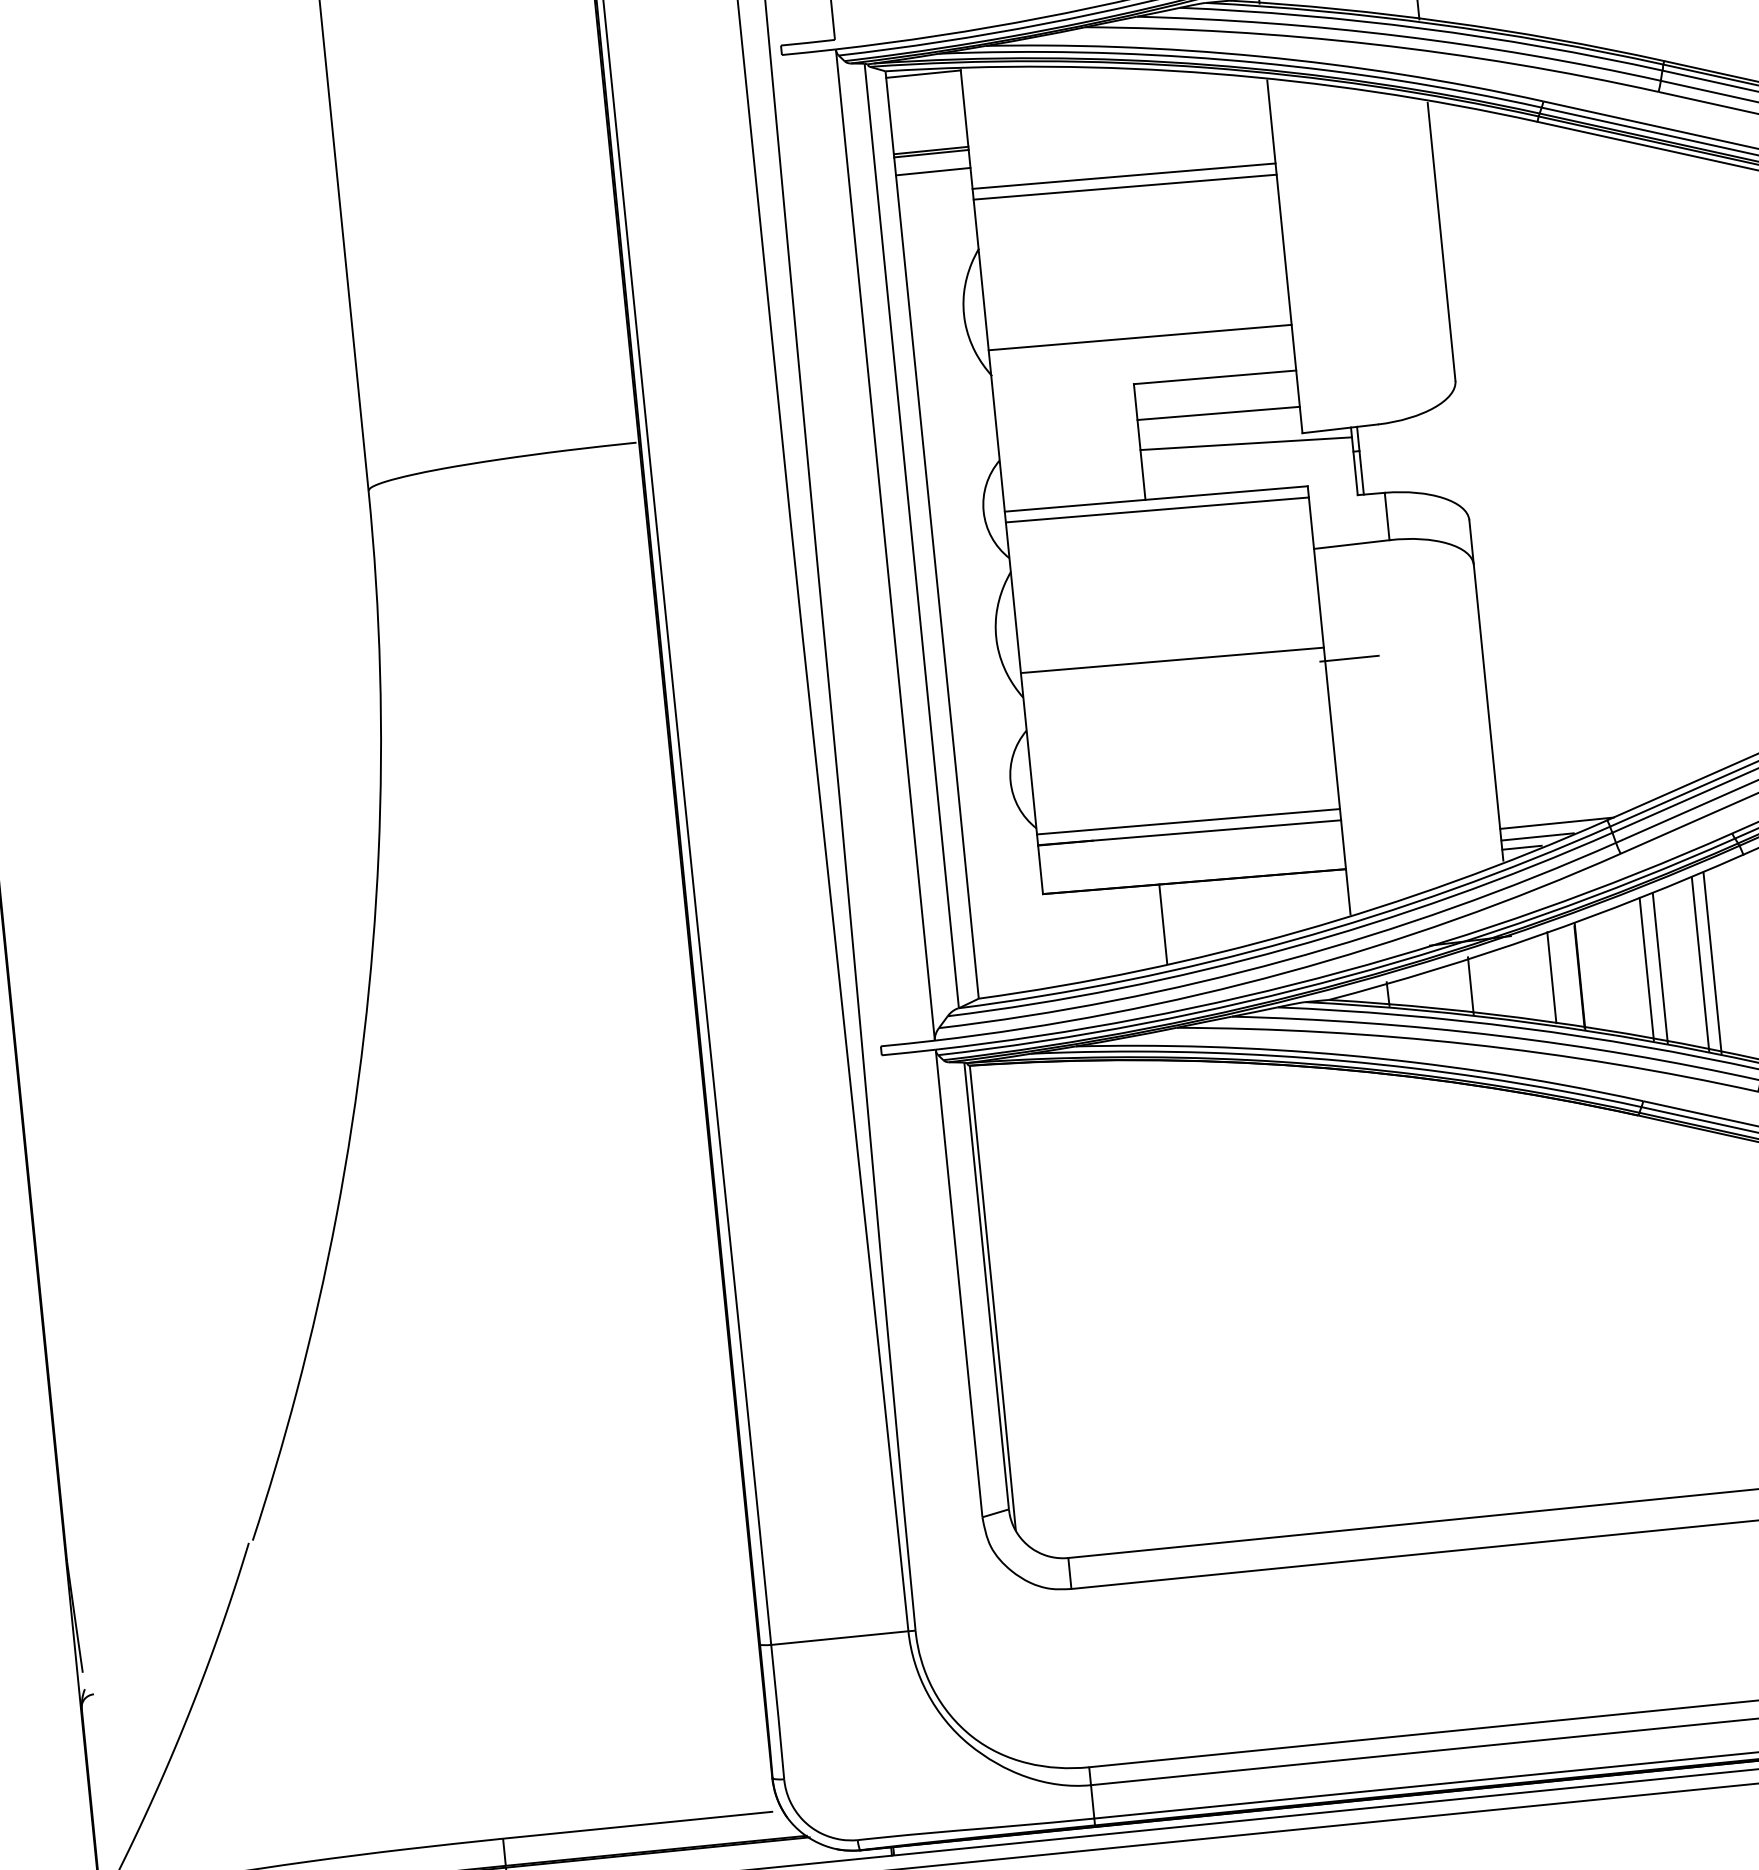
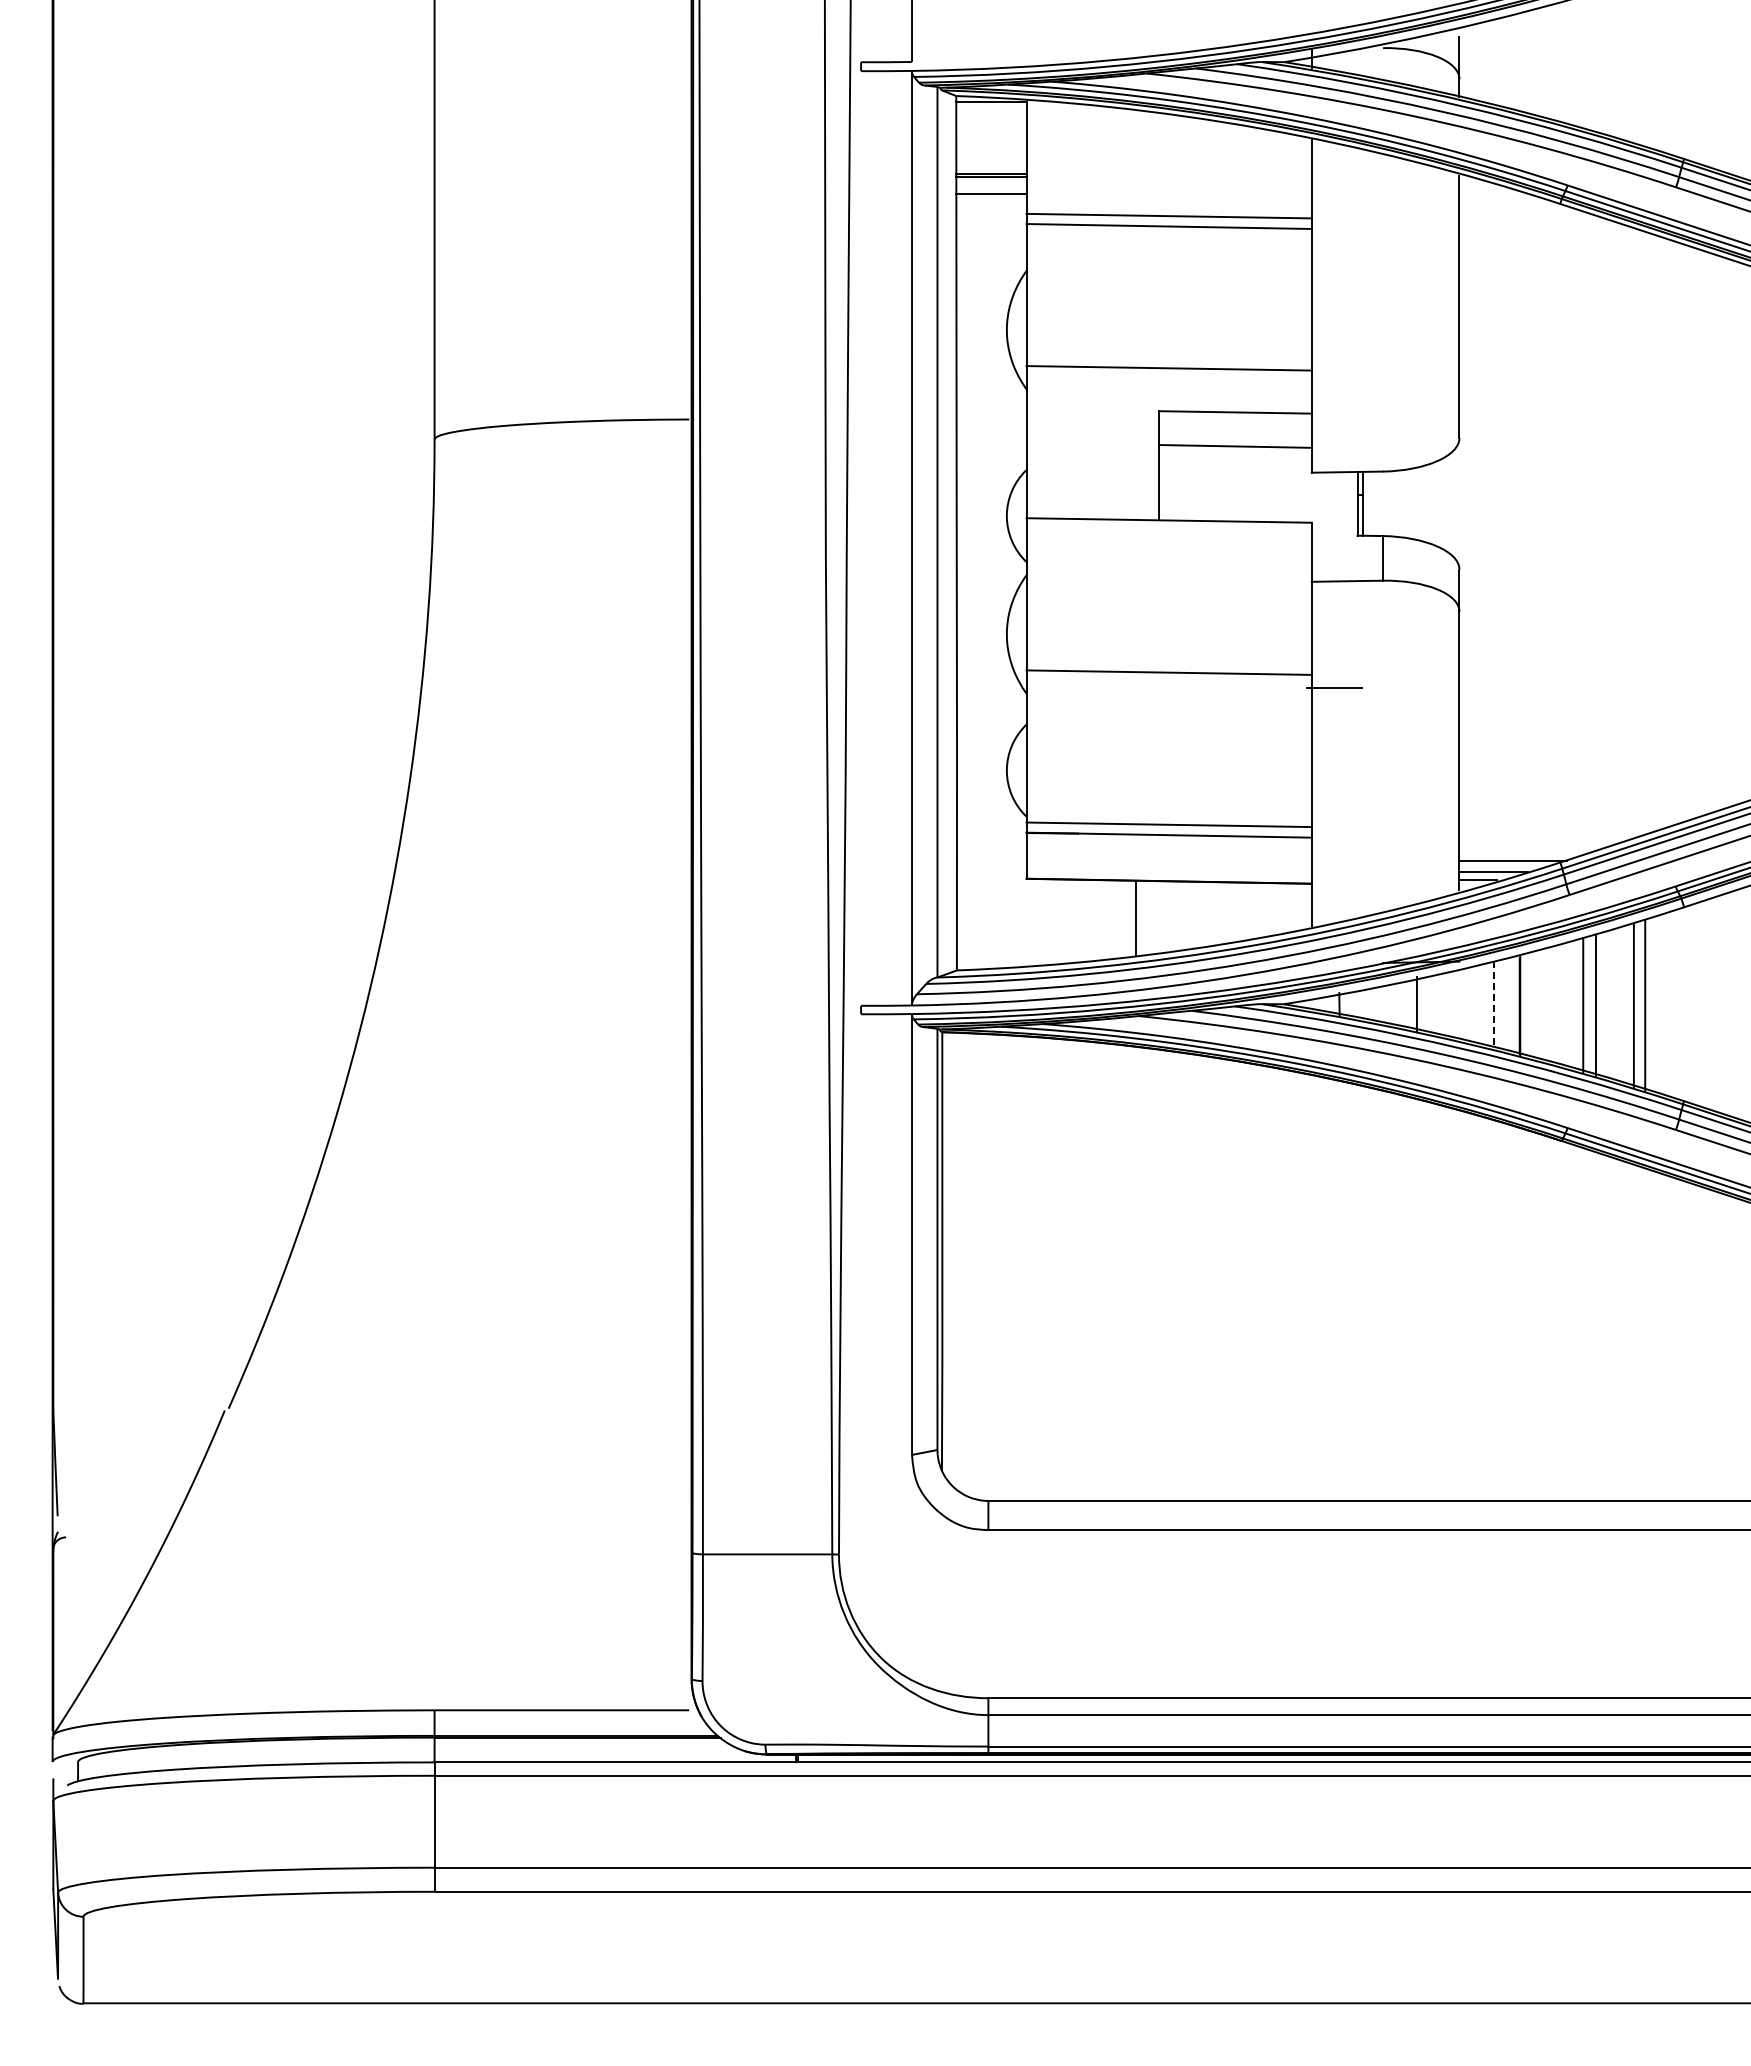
line: (1246, 443) -> (1258, 477), removed
line: (1156, 509) -> (1168, 530), removed
line: (1551, 978) -> (1493, 1004), solid -> dashed

